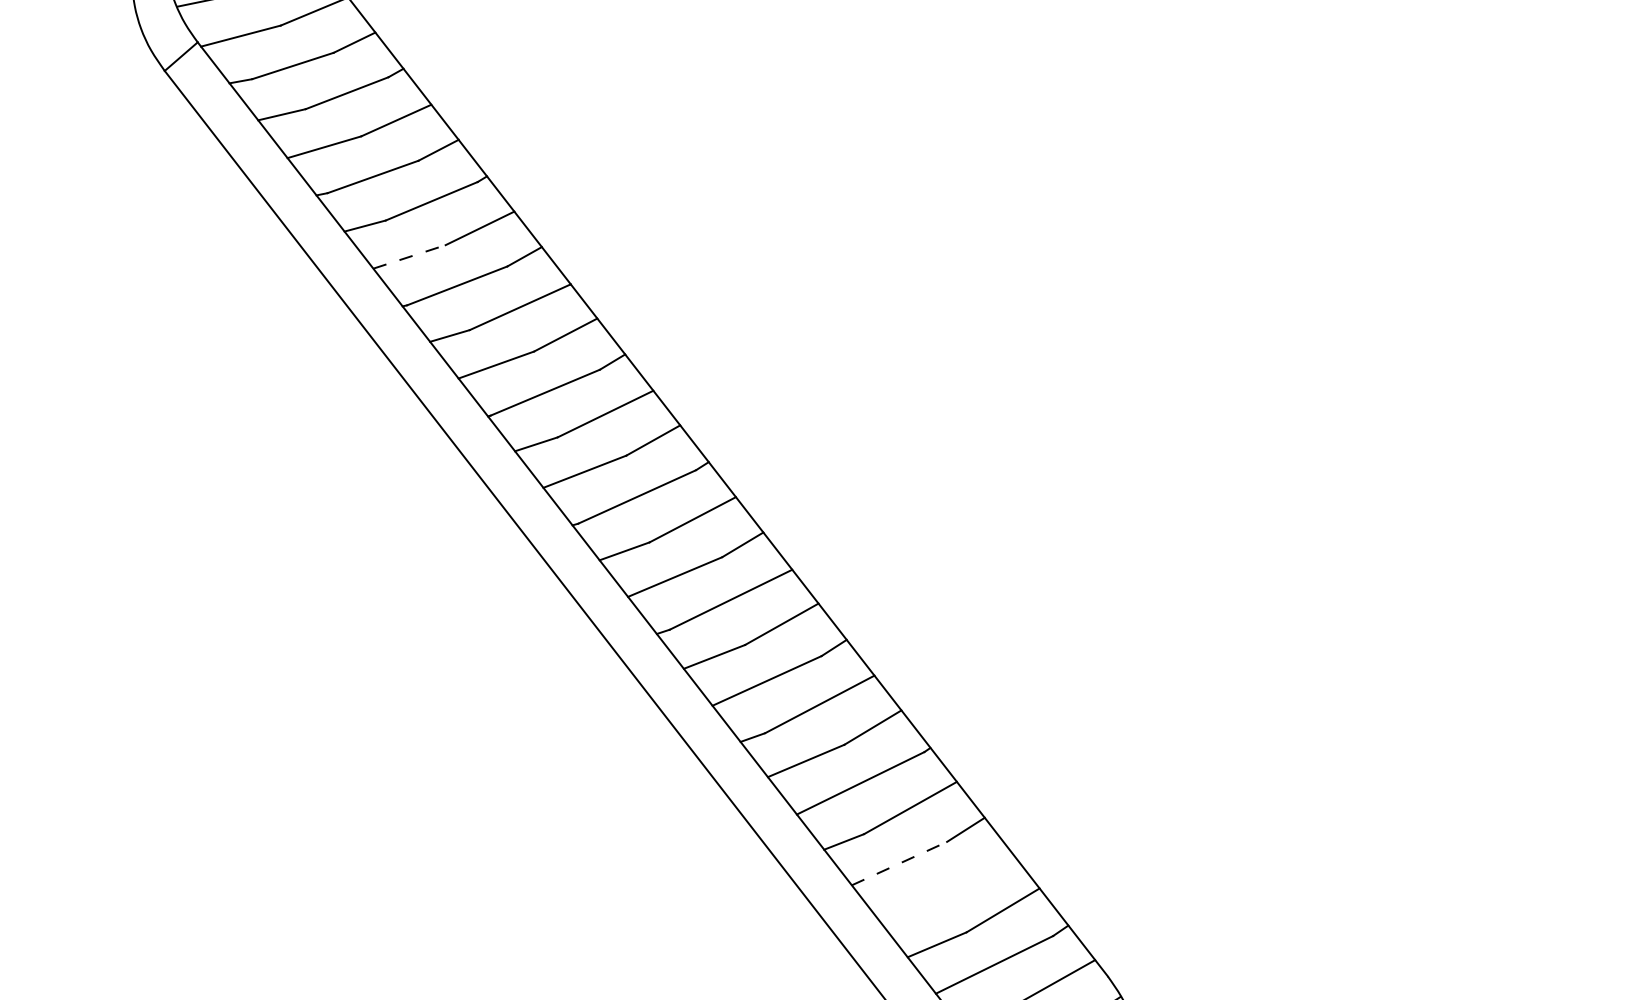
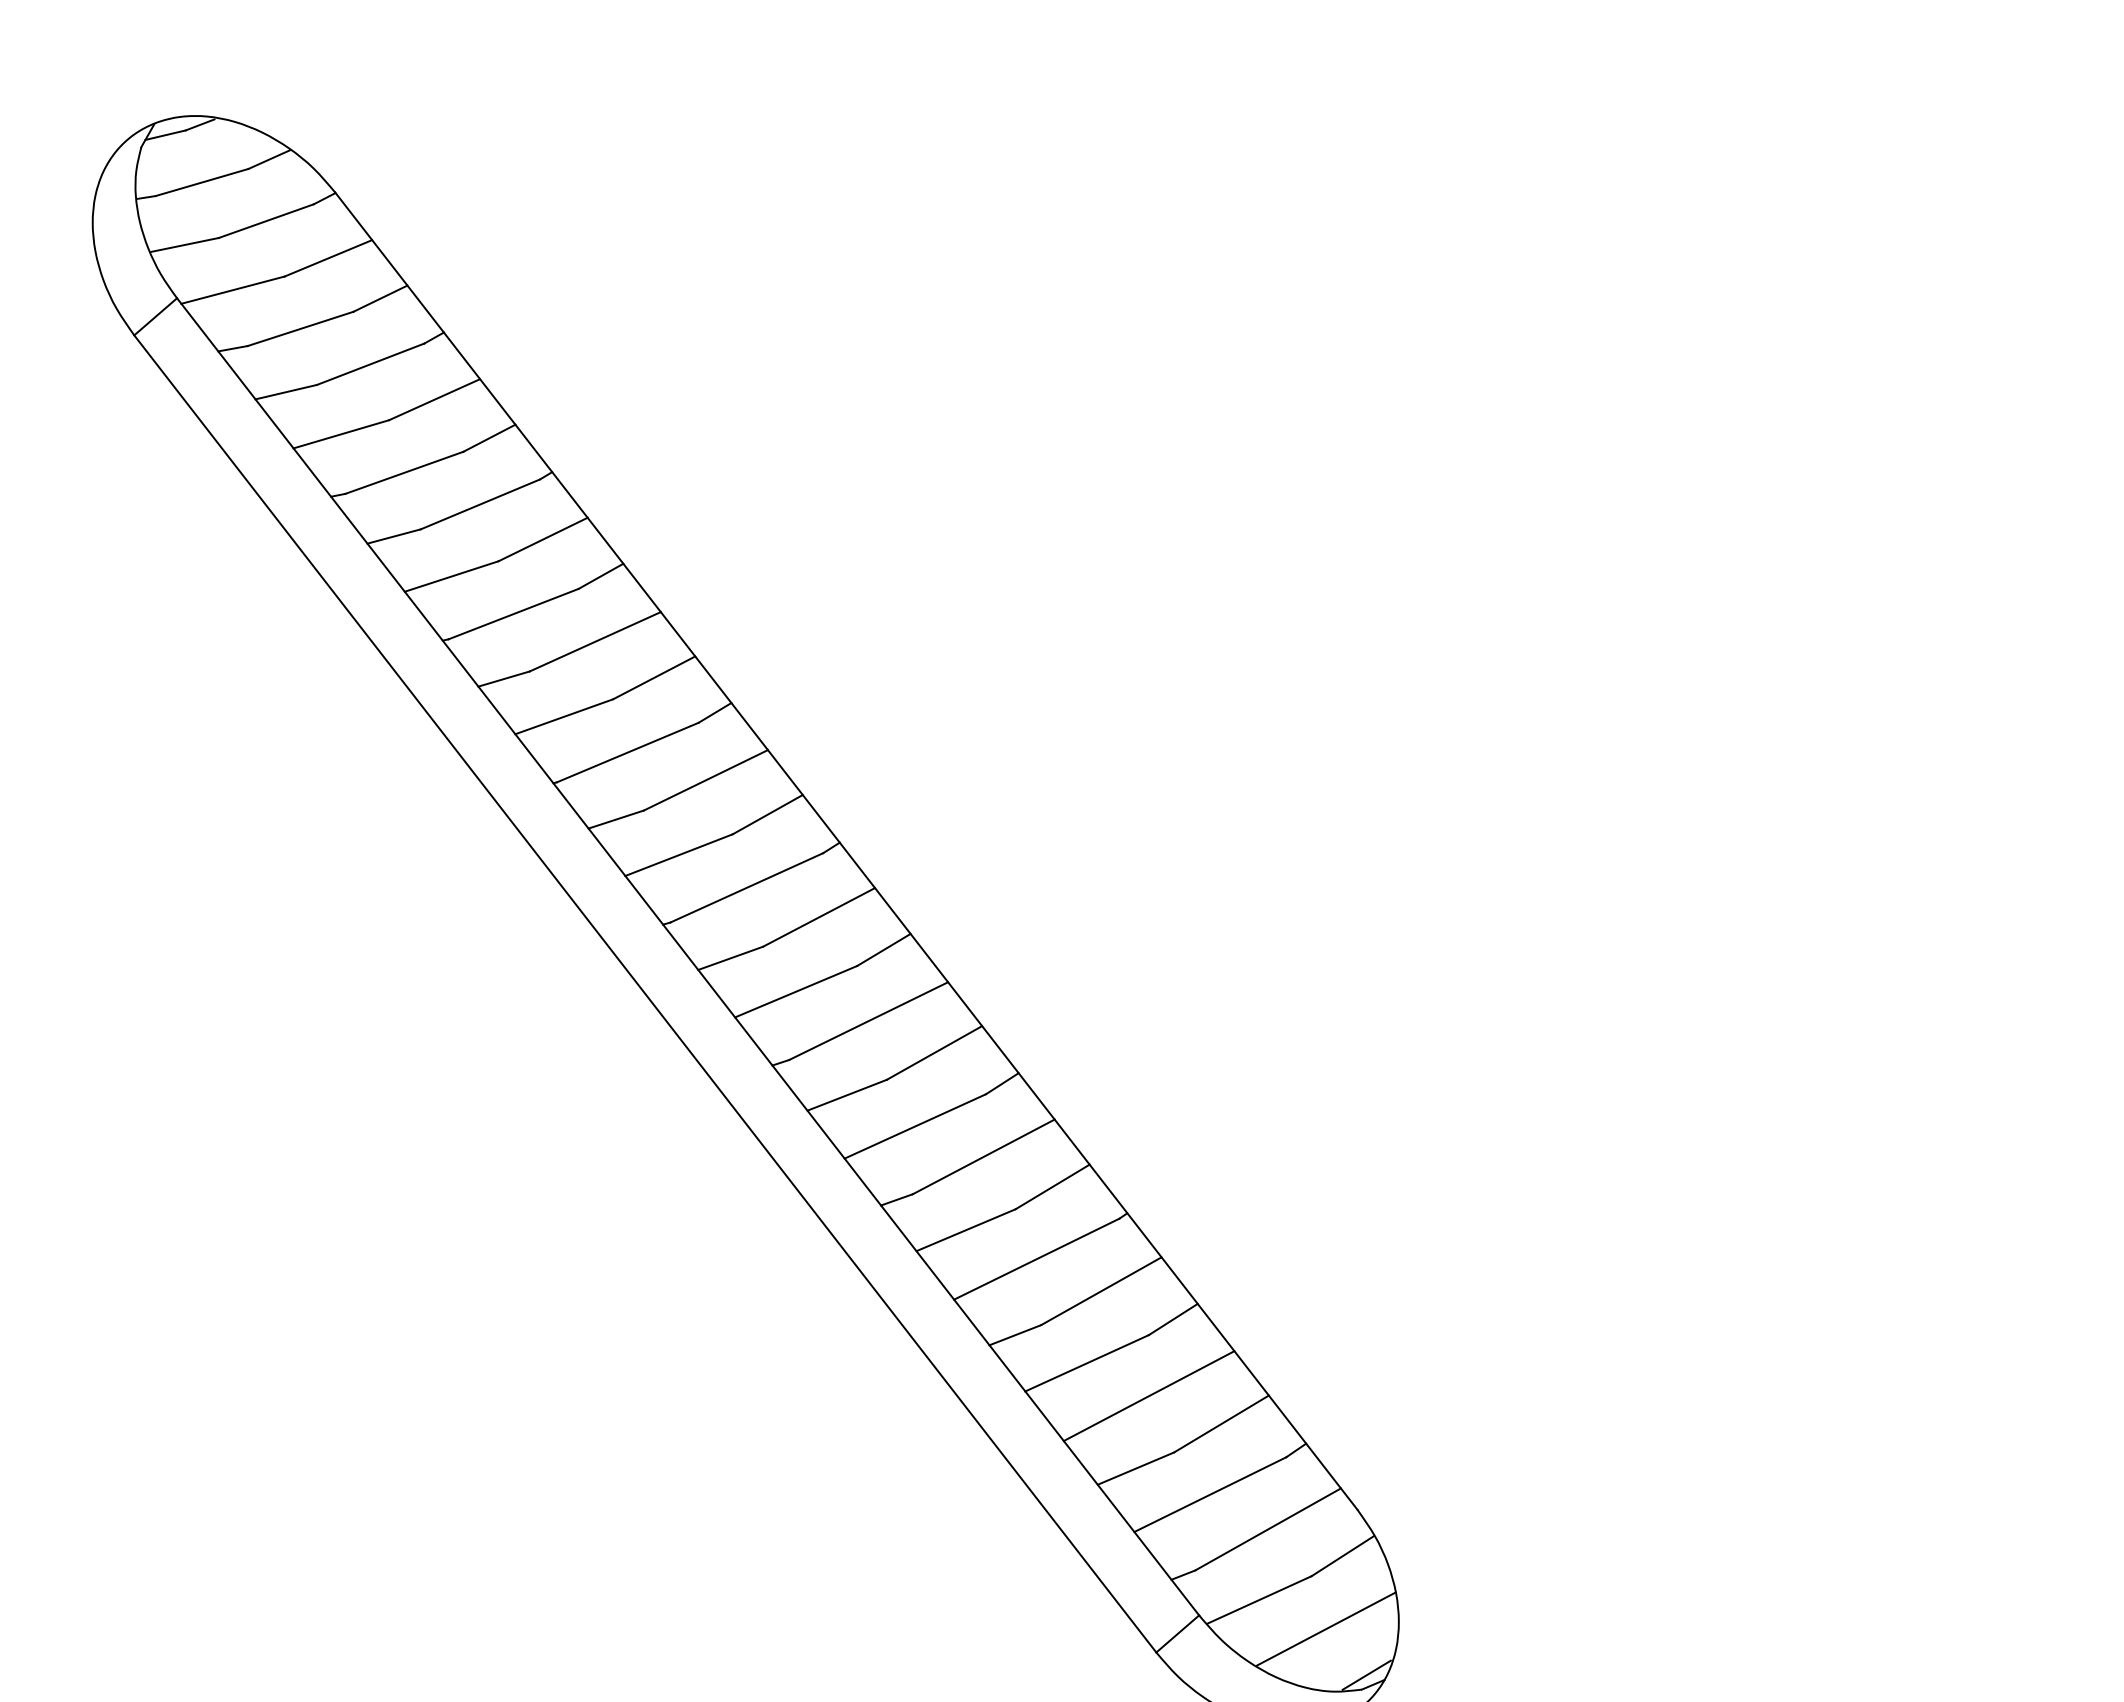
line: (410, 256) -> (452, 576), dashed -> solid
line: (899, 863) -> (1087, 1363), dashed -> solid
line: (946, 889) -> (1148, 1396), added

